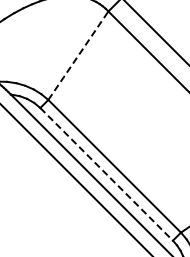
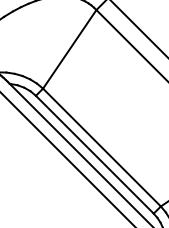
line: (78, 55) -> (69, 49), dashed -> solid
line: (106, 174) -> (94, 154), dashed -> solid

